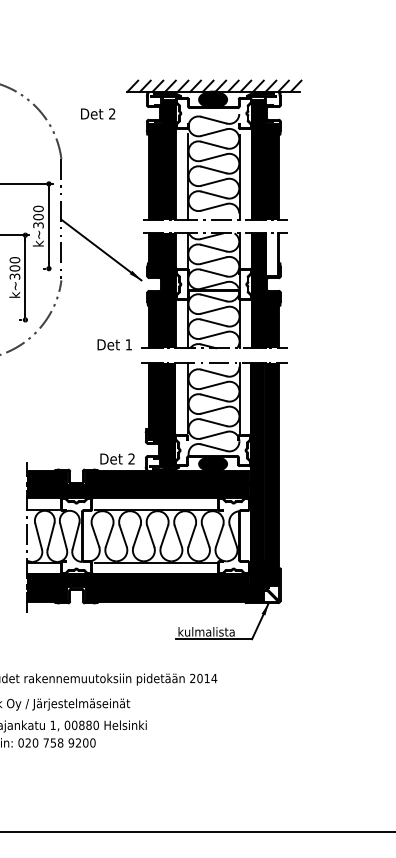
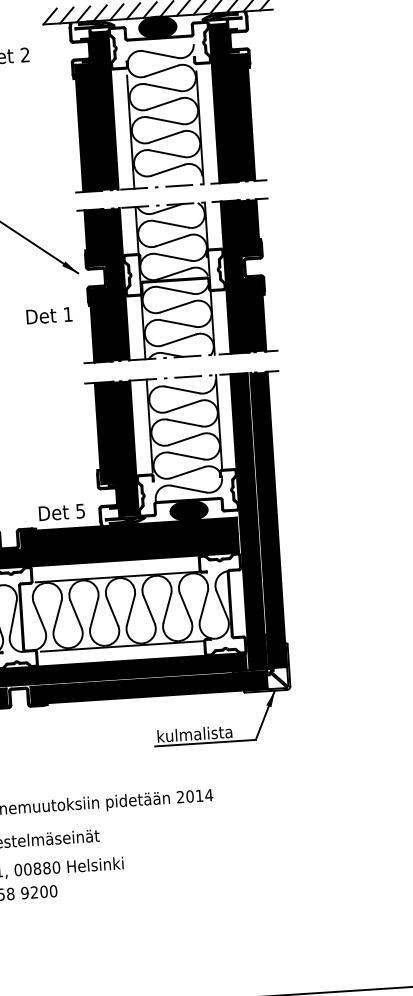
fill: (272, 254) -> (249, 227), added
text: (114, 344) -> (49, 315), moved
text: (131, 458) -> (80, 510), 2 -> 5

